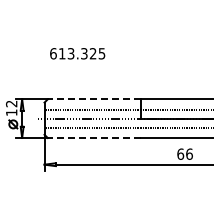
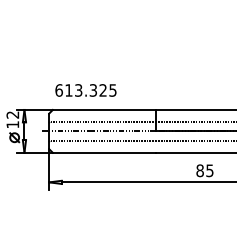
text: (77, 53) -> (85, 90), moved
line: (94, 99) -> (104, 110), dashed -> solid
line: (94, 137) -> (104, 152), dashed -> solid
text: (184, 153) -> (204, 169), 66 -> 85

